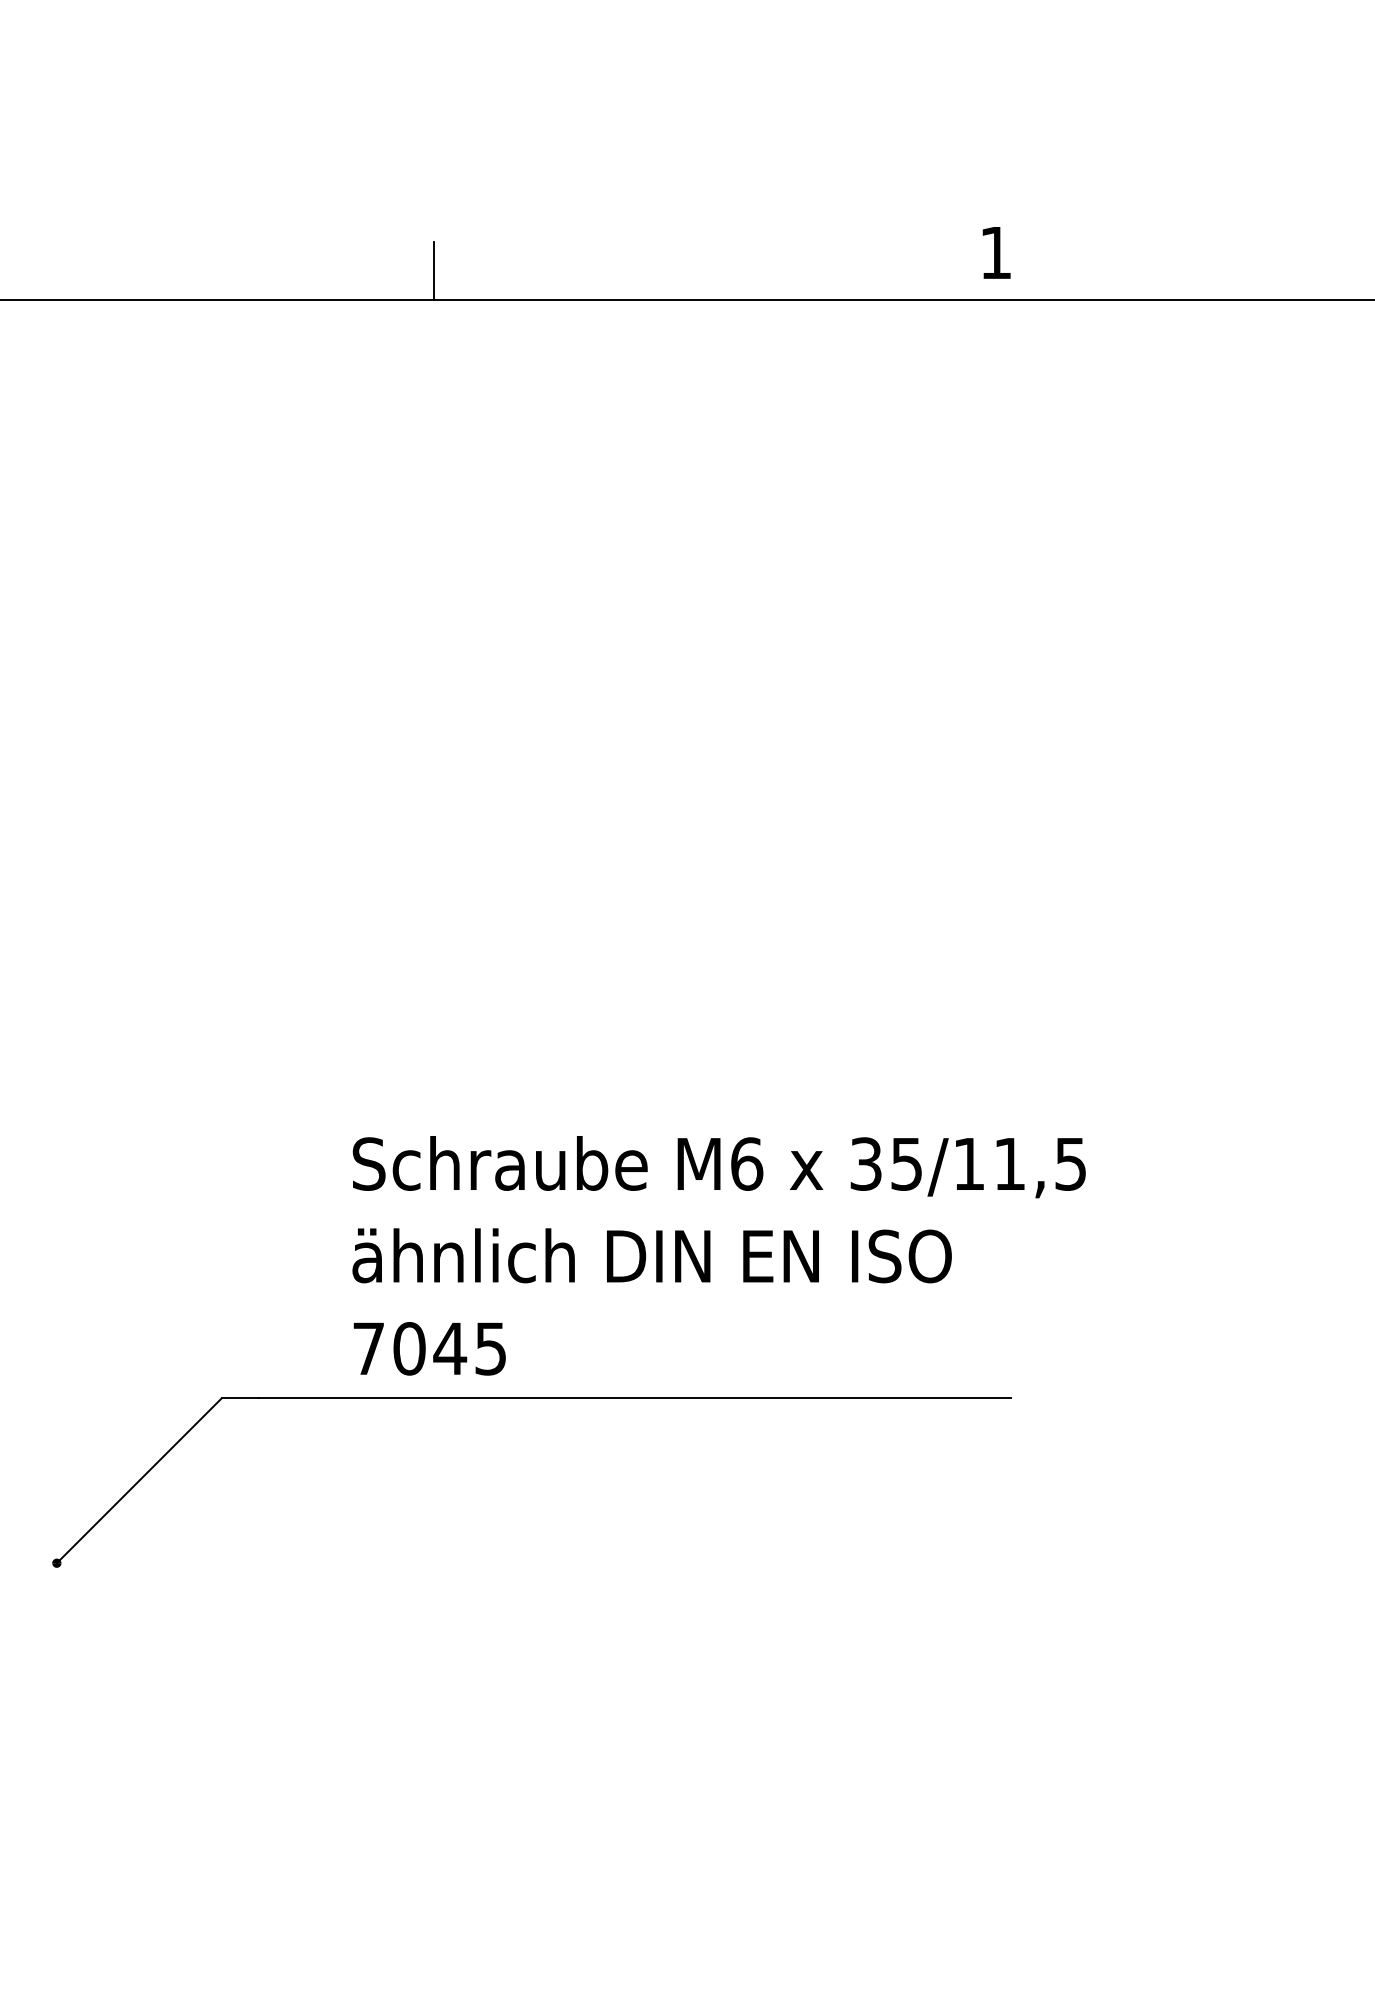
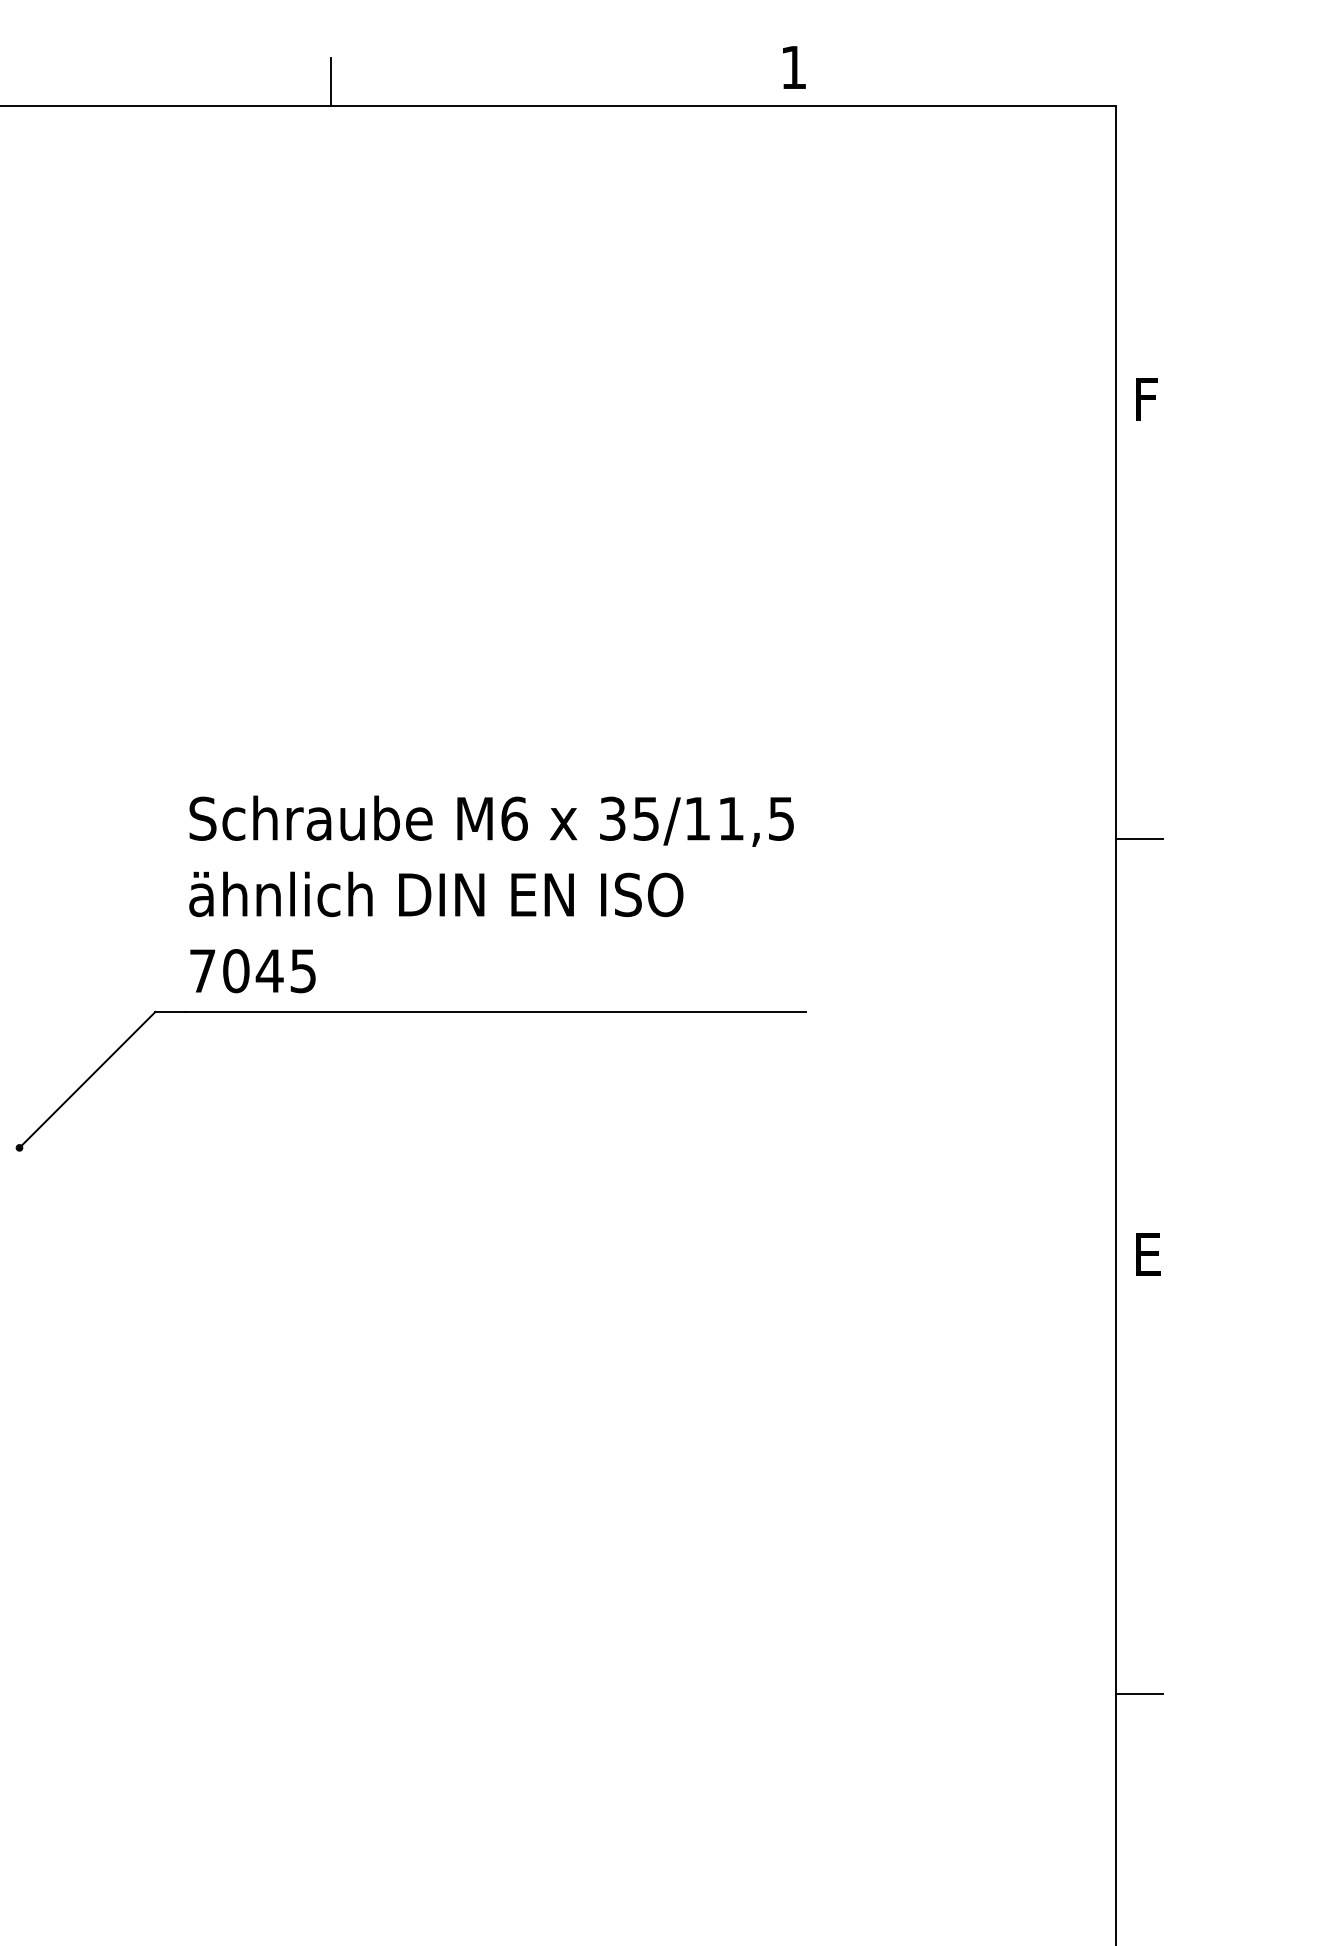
text: (719, 1255) -> (491, 894), moved

